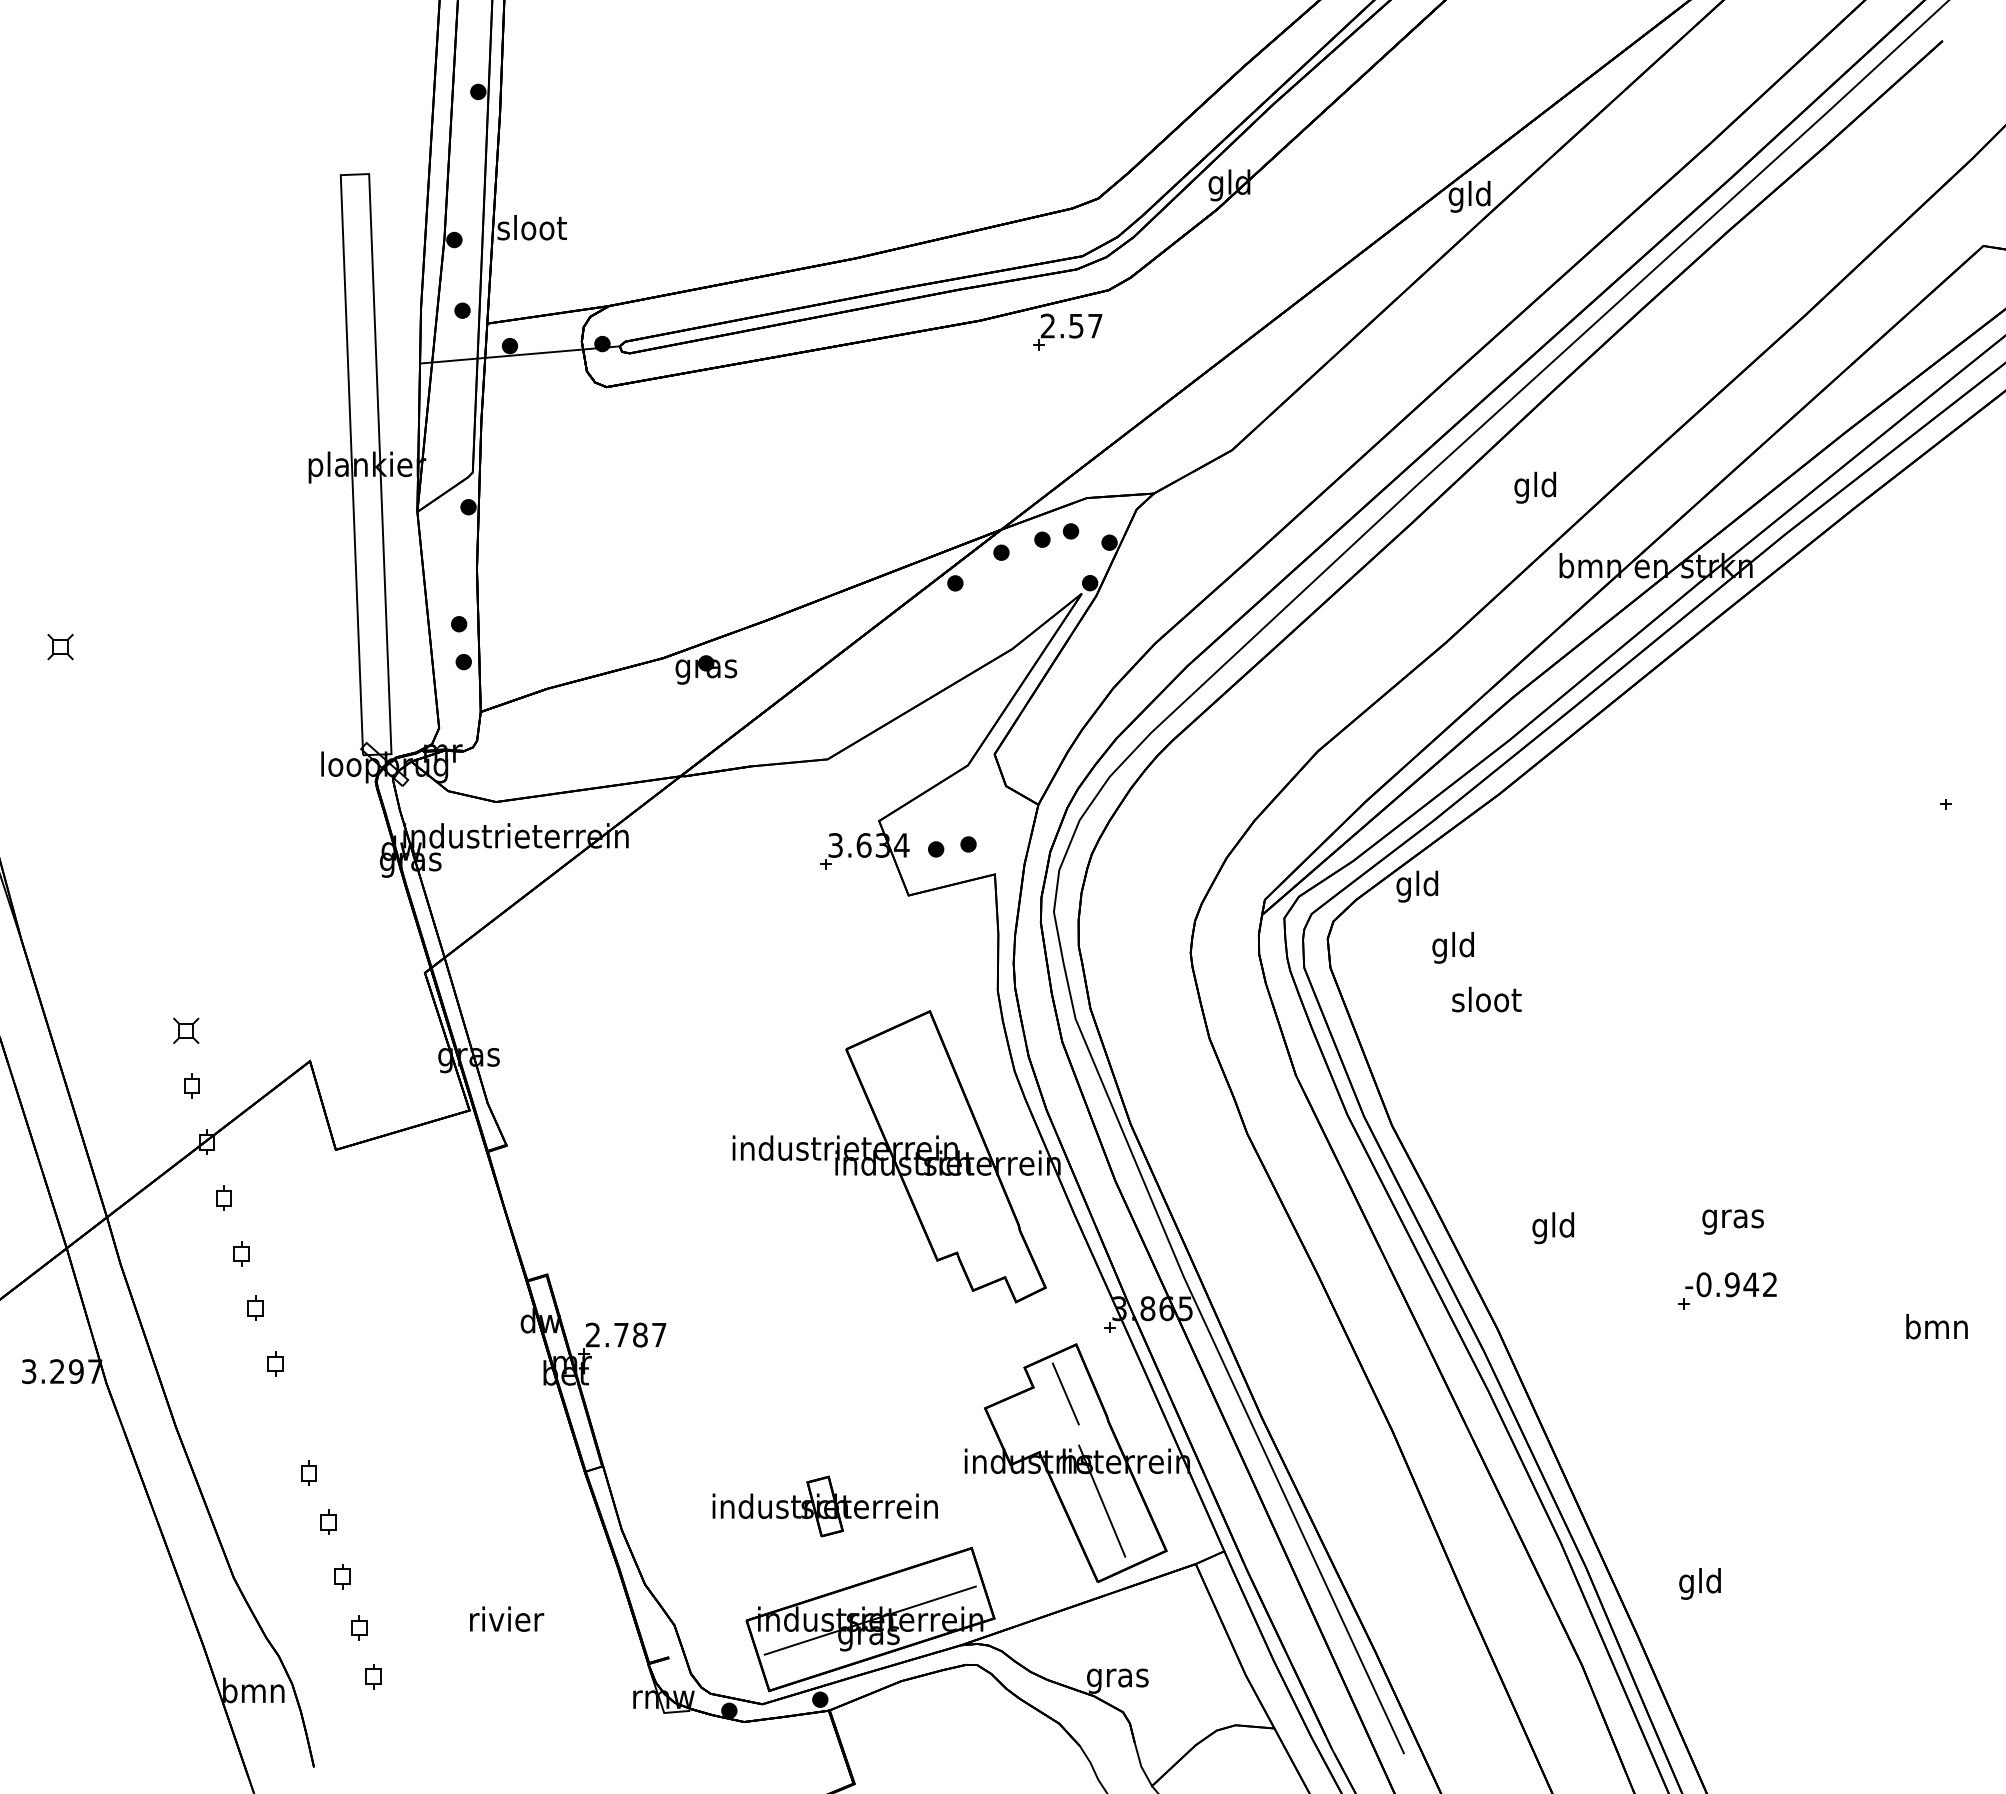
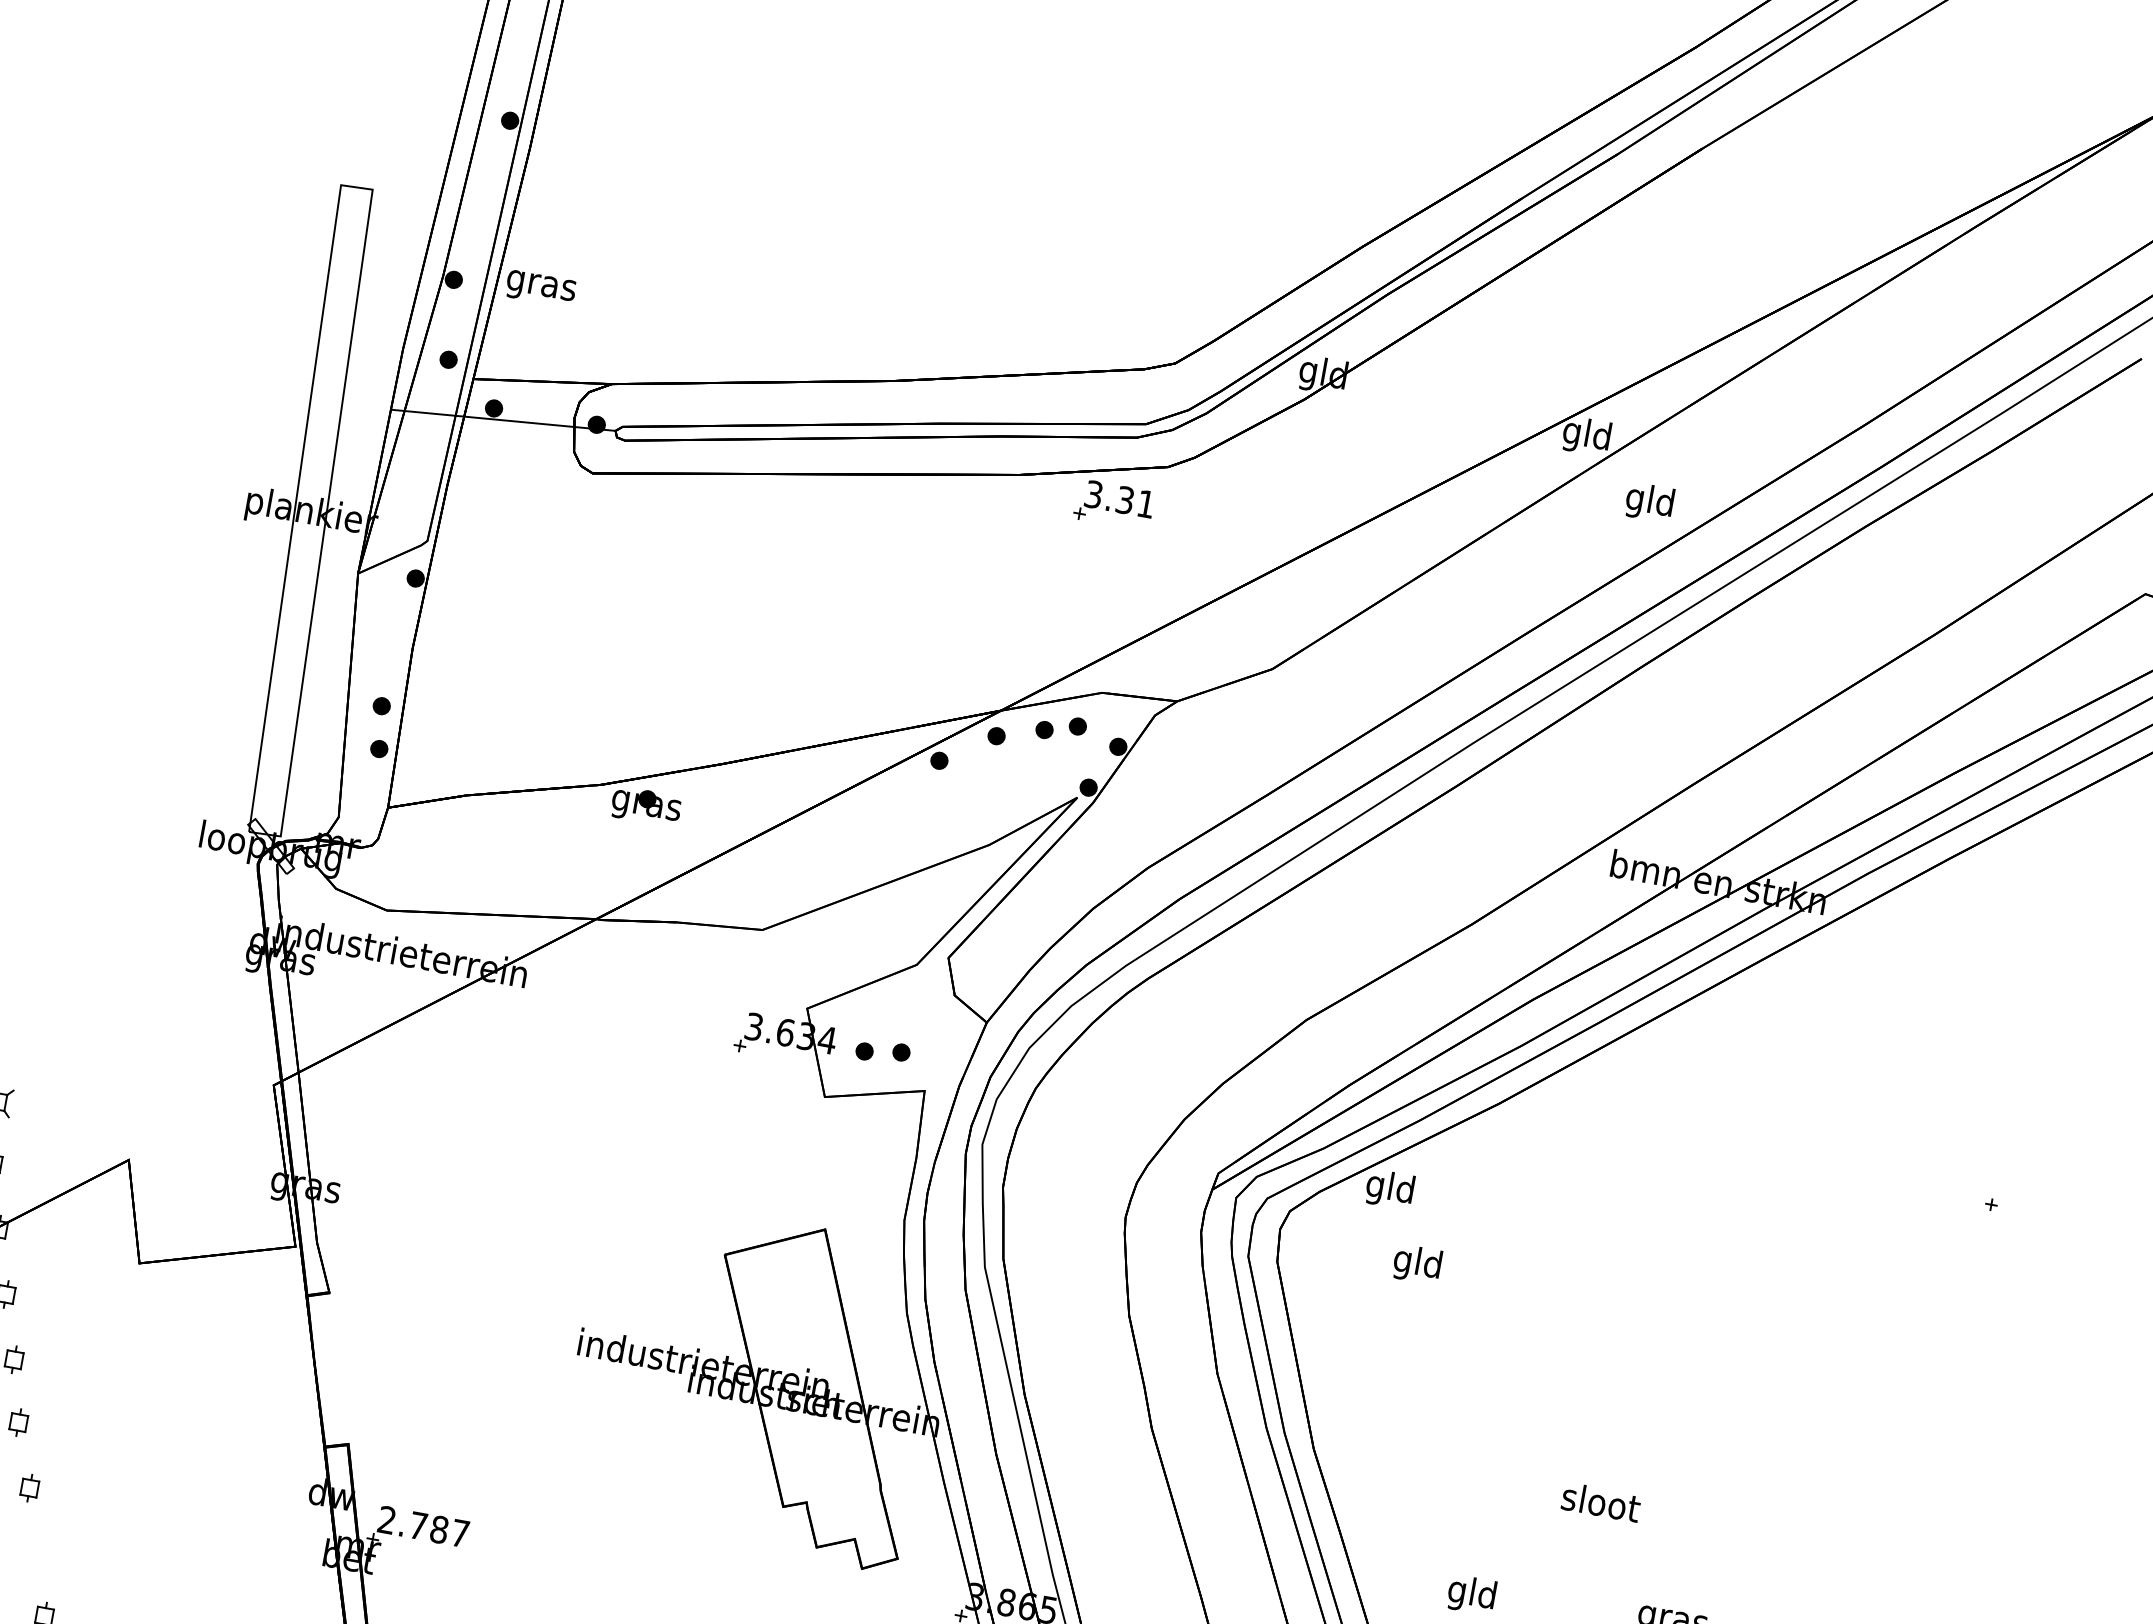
text: (531, 230) -> (541, 284), sloot -> gras
text: (1071, 325) -> (1119, 498), 2.57 -> 3.31
text: (1534, 487) -> (1648, 502), moved
text: (1486, 999) -> (1600, 1502), moved

